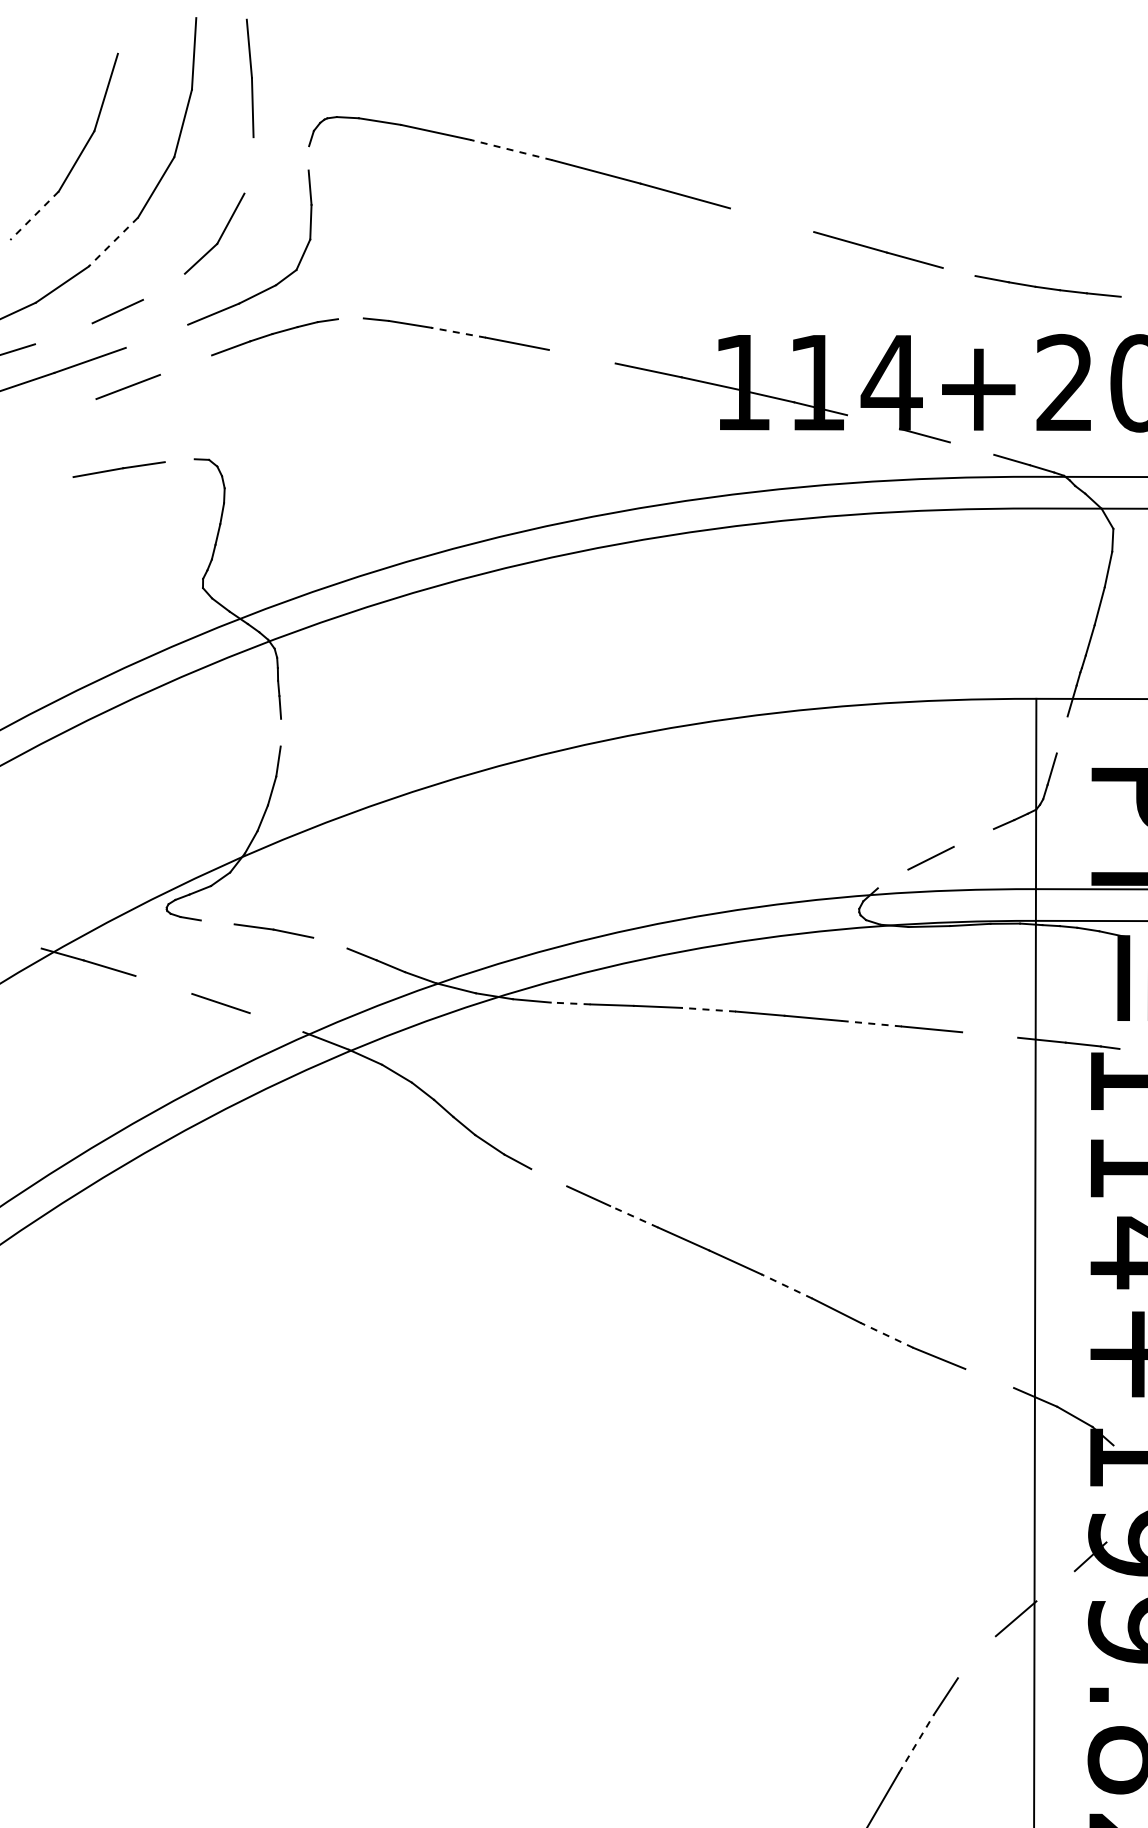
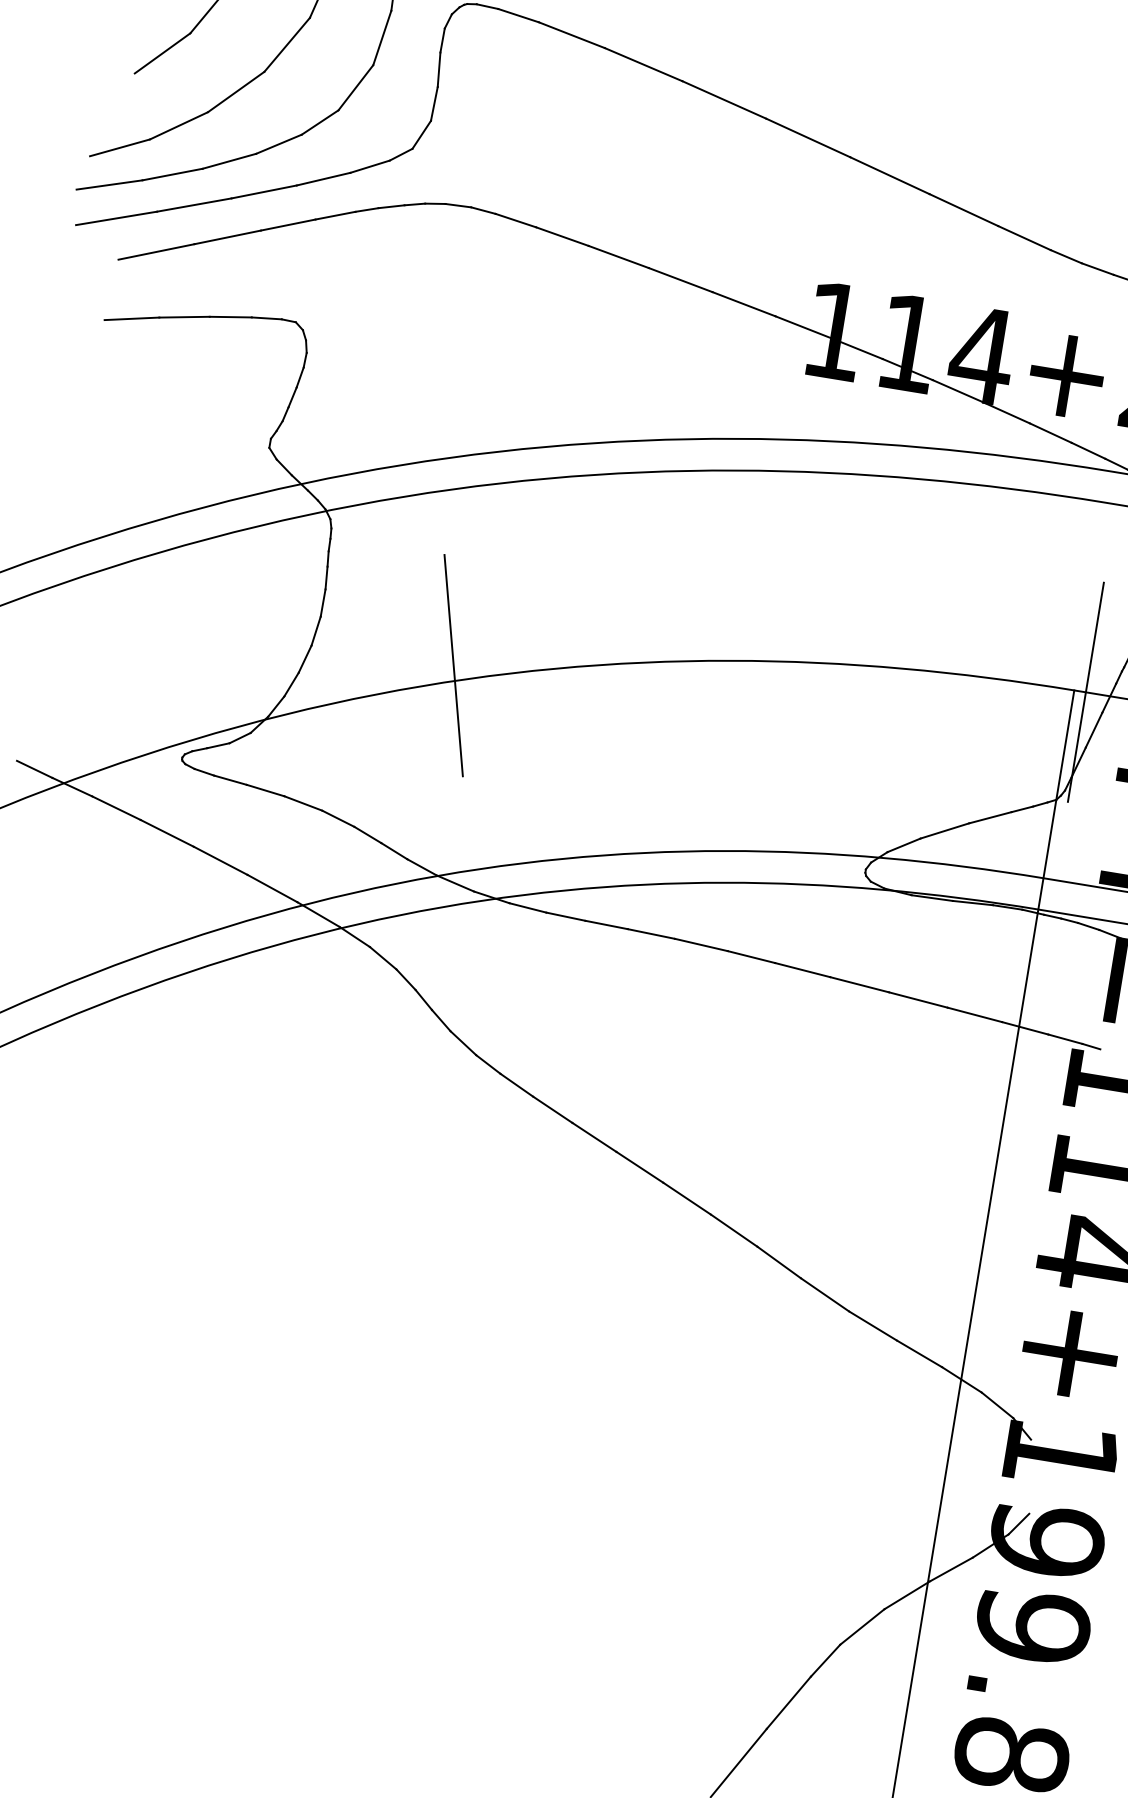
line: (510, 149) -> (643, 64), dashed -> solid
line: (308, 158) -> (442, 40), added
line: (248, 165) -> (381, 37), added
line: (34, 216) -> (162, 54), dashed -> solid
line: (772, 220) -> (890, 176), added
line: (113, 242) -> (236, 92), dashed -> solid
line: (958, 271) -> (1065, 256), added
line: (163, 286) -> (278, 143), added
line: (350, 318) -> (458, 205), added
line: (458, 332) -> (562, 236), dashed -> solid
line: (63, 333) -> (172, 174), added
line: (156, 335) -> (263, 191), added
line: (581, 356) -> (680, 279), added
line: (185, 364) -> (287, 224), added
line: (60, 412) -> (156, 251), added
line: (873, 421) -> (957, 390), added
line: (971, 448) -> (1050, 432), added
line: (179, 460) -> (266, 318), added
line: (46, 482) -> (131, 318), added
line: (1047, 698) -> (1085, 691), added
line: (280, 732) -> (322, 602), added
line: (1061, 734) -> (1093, 729), added
line: (419, 773) -> (453, 665), added
line: (973, 837) -> (990, 817), added
line: (892, 878) -> (903, 844), added
line: (217, 922) -> (230, 780), added
line: (22, 942) -> (34, 768), added
line: (330, 942) -> (338, 818), added
line: (163, 984) -> (166, 832), added
line: (570, 1003) -> (565, 916), dashed -> solid
line: (708, 1009) -> (700, 944), dashed -> solid
line: (276, 1022) -> (272, 888), added
line: (871, 1023) -> (859, 984), dashed -> solid
line: (990, 1034) -> (975, 1014), added
line: (549, 1177) -> (517, 1085), added
line: (633, 1216) -> (593, 1137), dashed -> solid
line: (786, 1286) -> (733, 1230), dashed -> solid
line: (886, 1335) -> (824, 1294), dashed -> solid
line: (989, 1378) -> (919, 1353), added
line: (1114, 1530) -> (1018, 1523), added
line: (1055, 1586) -> (951, 1569), added
line: (976, 1657) -> (861, 1627), added
line: (916, 1743) -> (788, 1702), dashed -> solid

